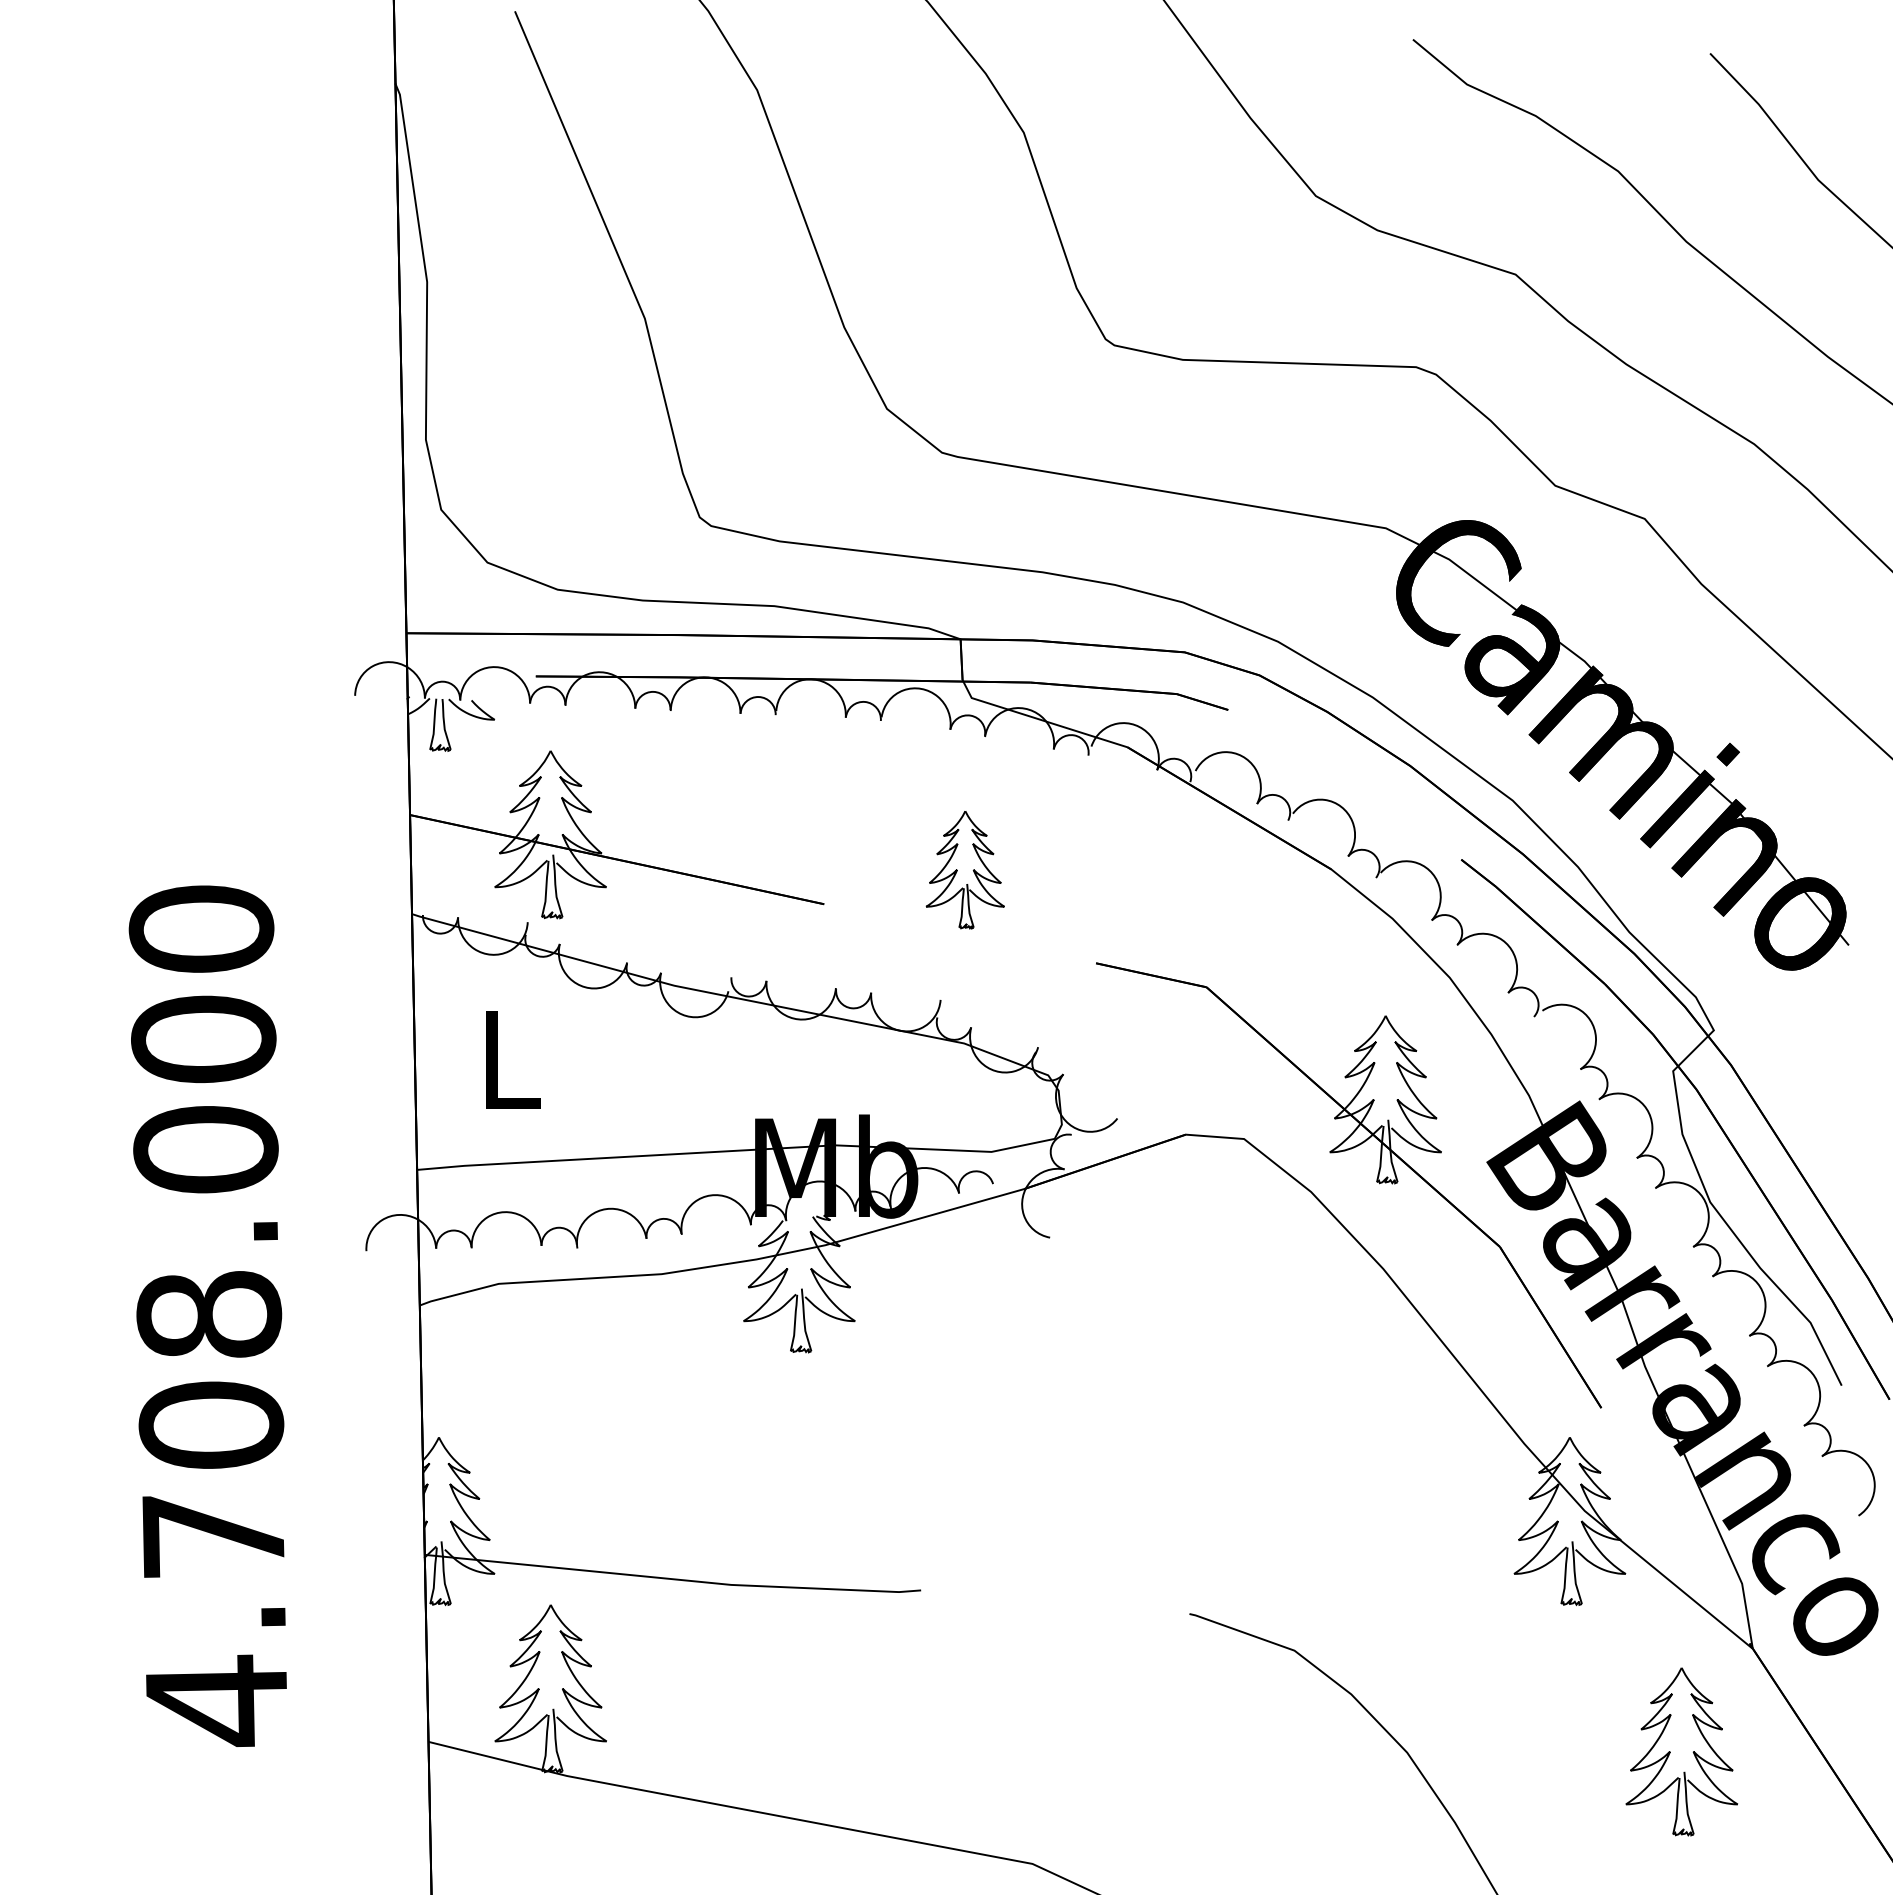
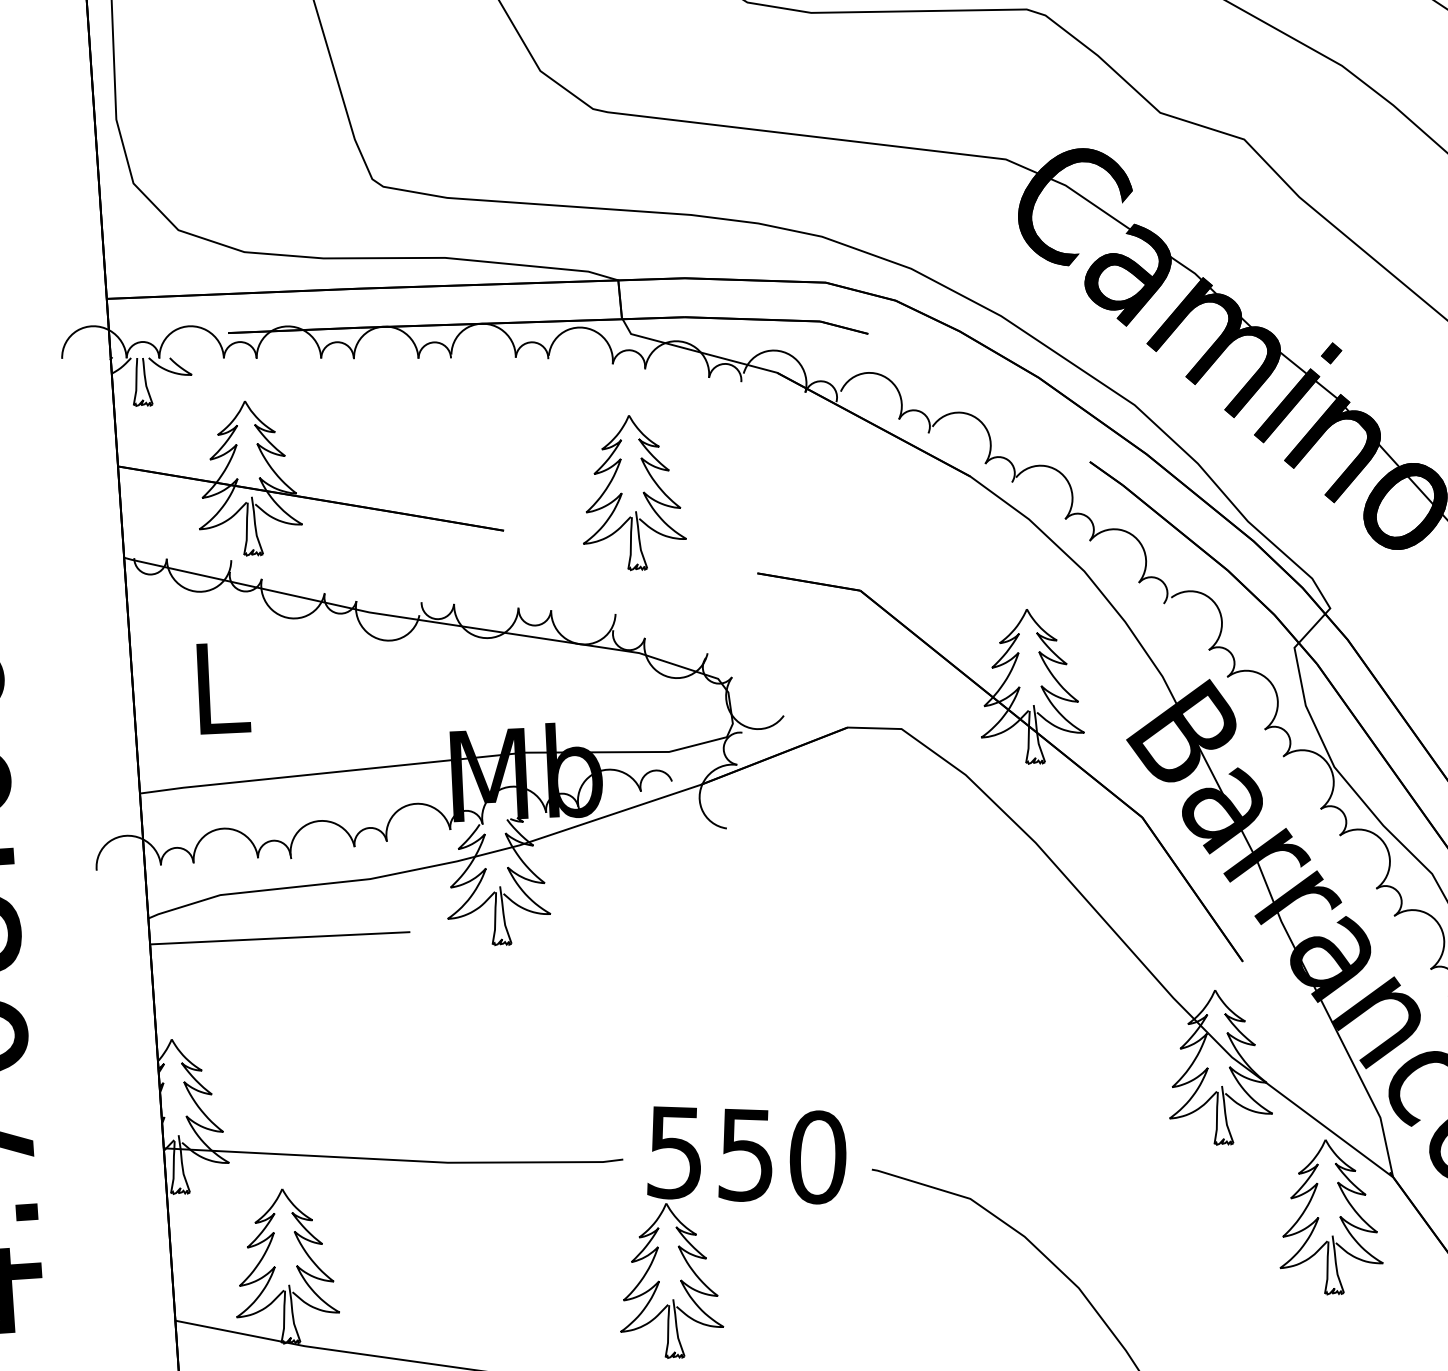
part: (965, 869) -> (632, 492), size x1.43
line: (560, 1333) -> (279, 938), added
part: (1038, 1641) -> (733, 1201), added
part: (1681, 1751) -> (1329, 1216), moved

